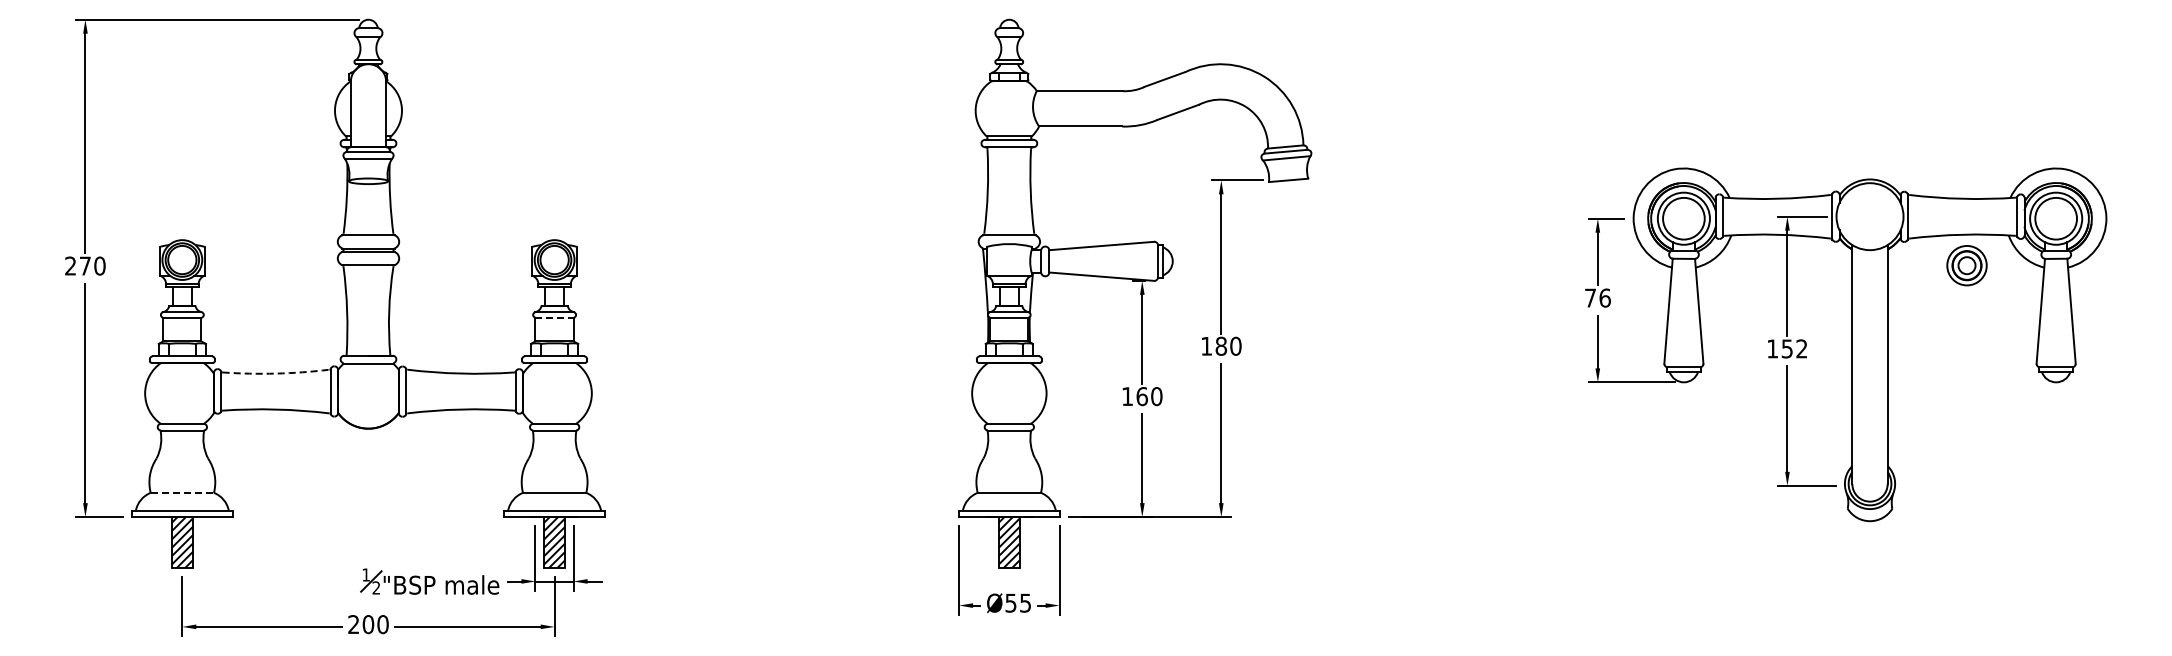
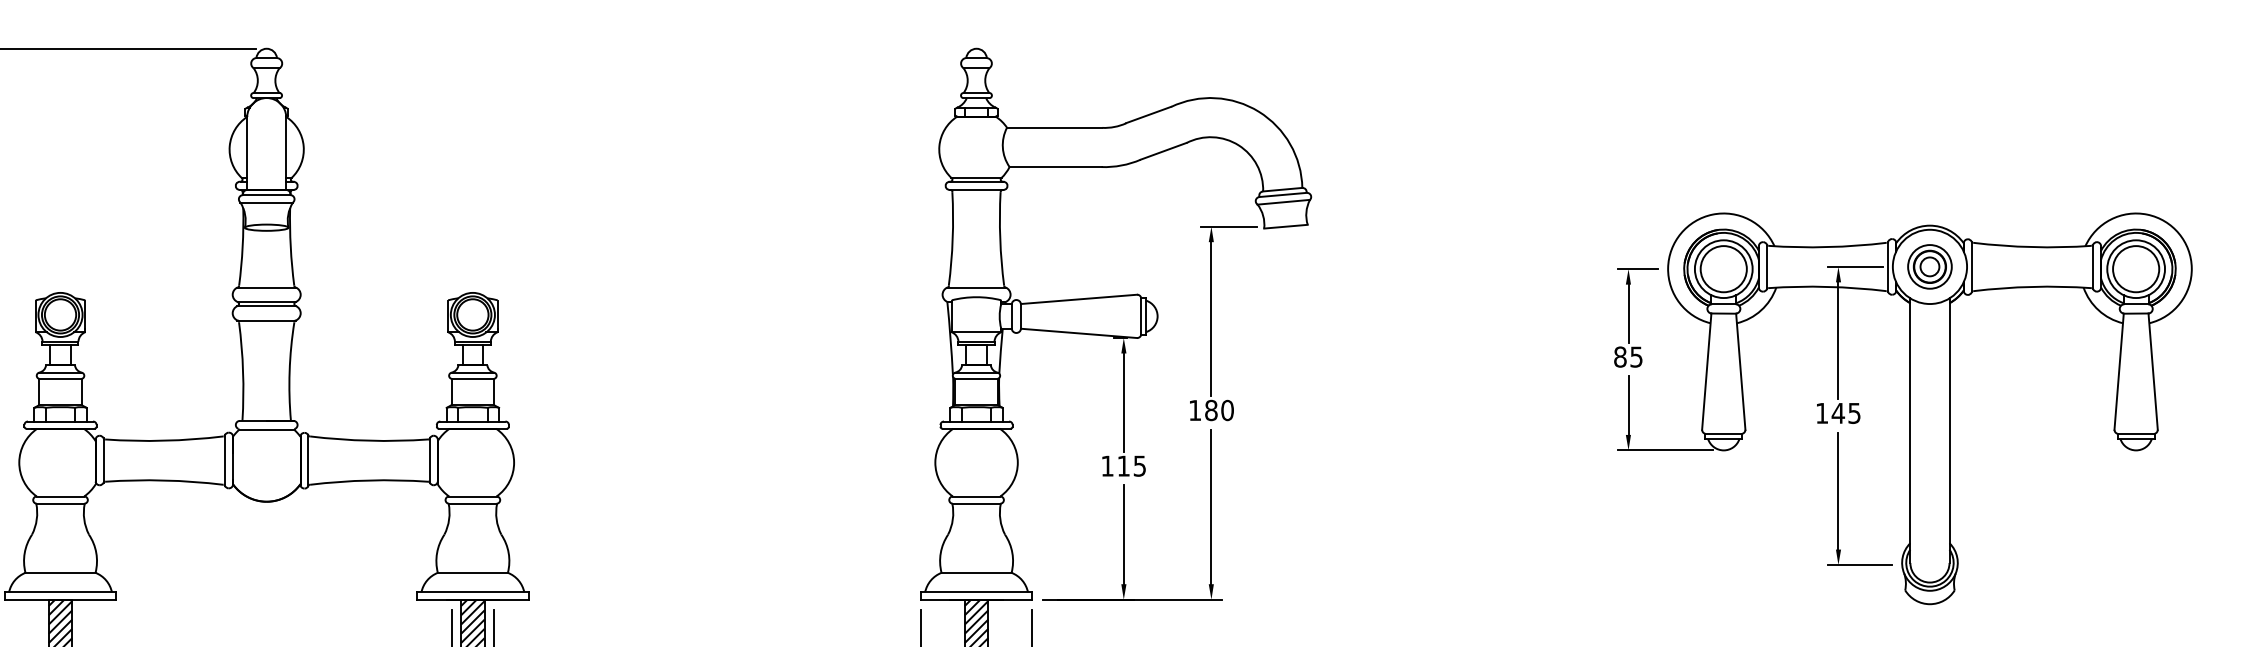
part: (1966, 265) -> (1929, 266), moved
text: (1597, 297) -> (1628, 356), 76 -> 85
line: (555, 317) -> (473, 378), dashed -> solid
text: (1794, 348) -> (1846, 412), 152 -> 145
arc: (276, 373) -> (164, 440), dashed -> solid
text: (1149, 396) -> (1131, 466), 160 -> 115
line: (182, 492) -> (60, 572), dashed -> solid

